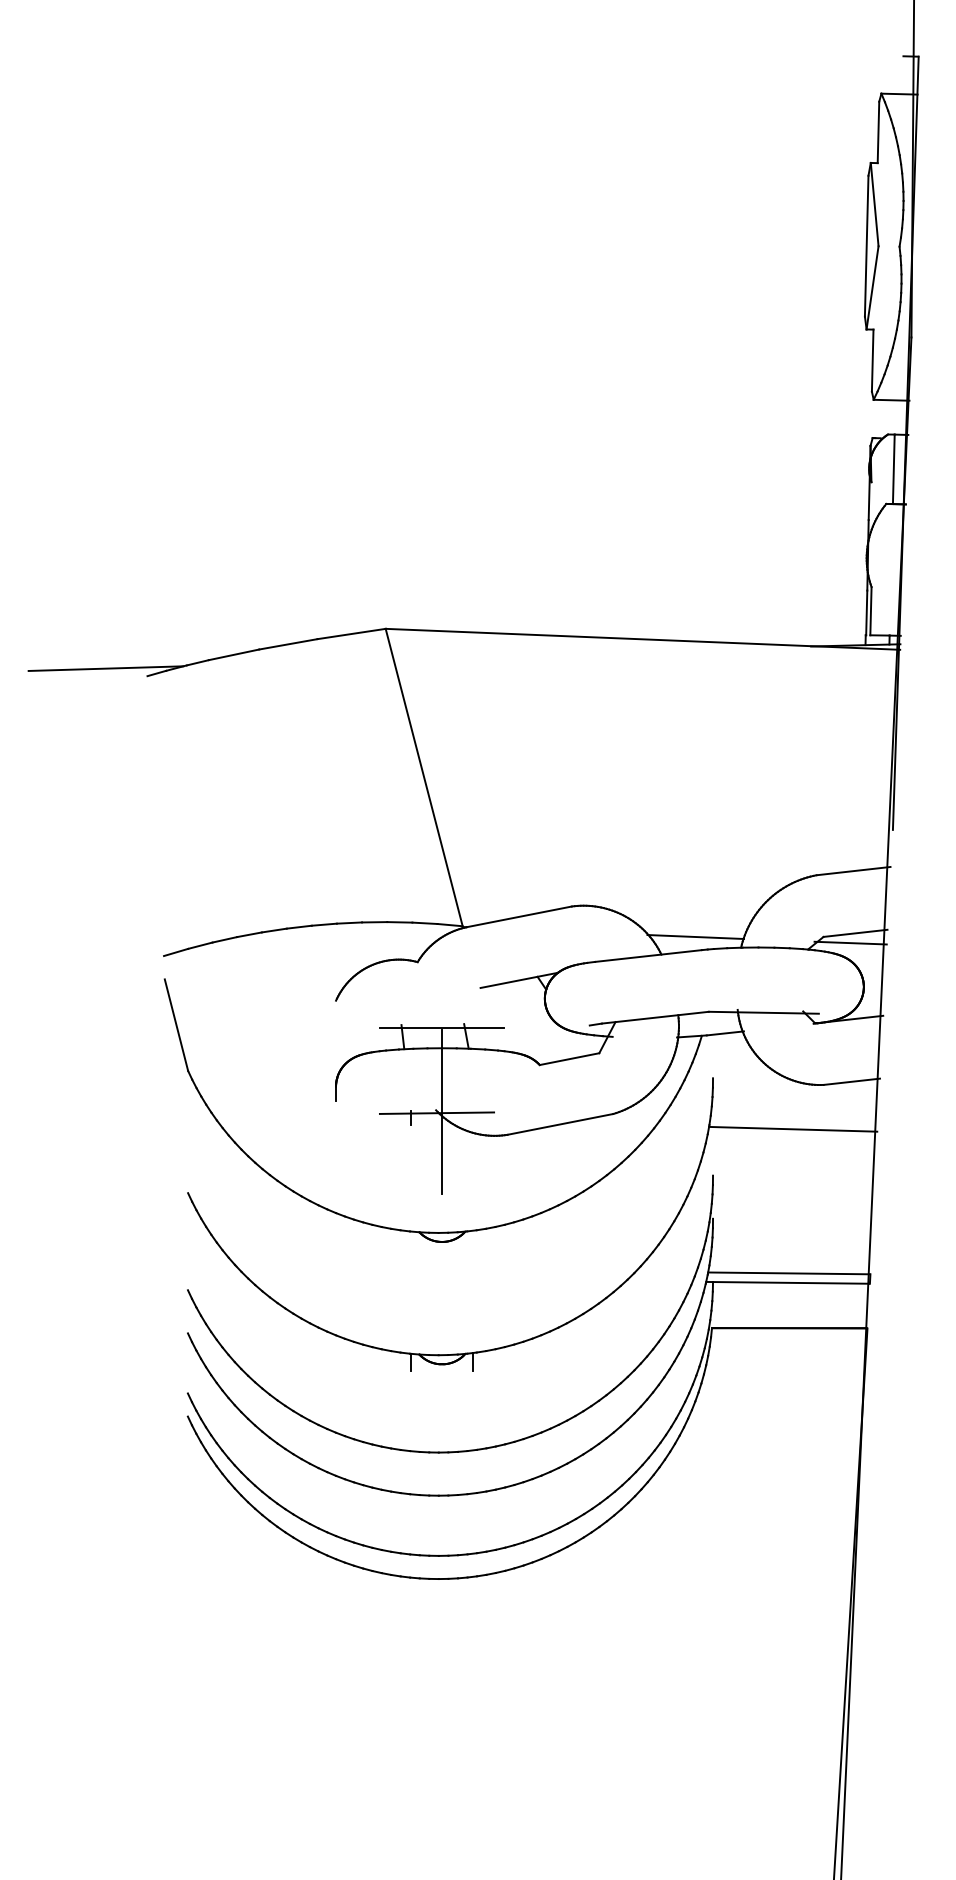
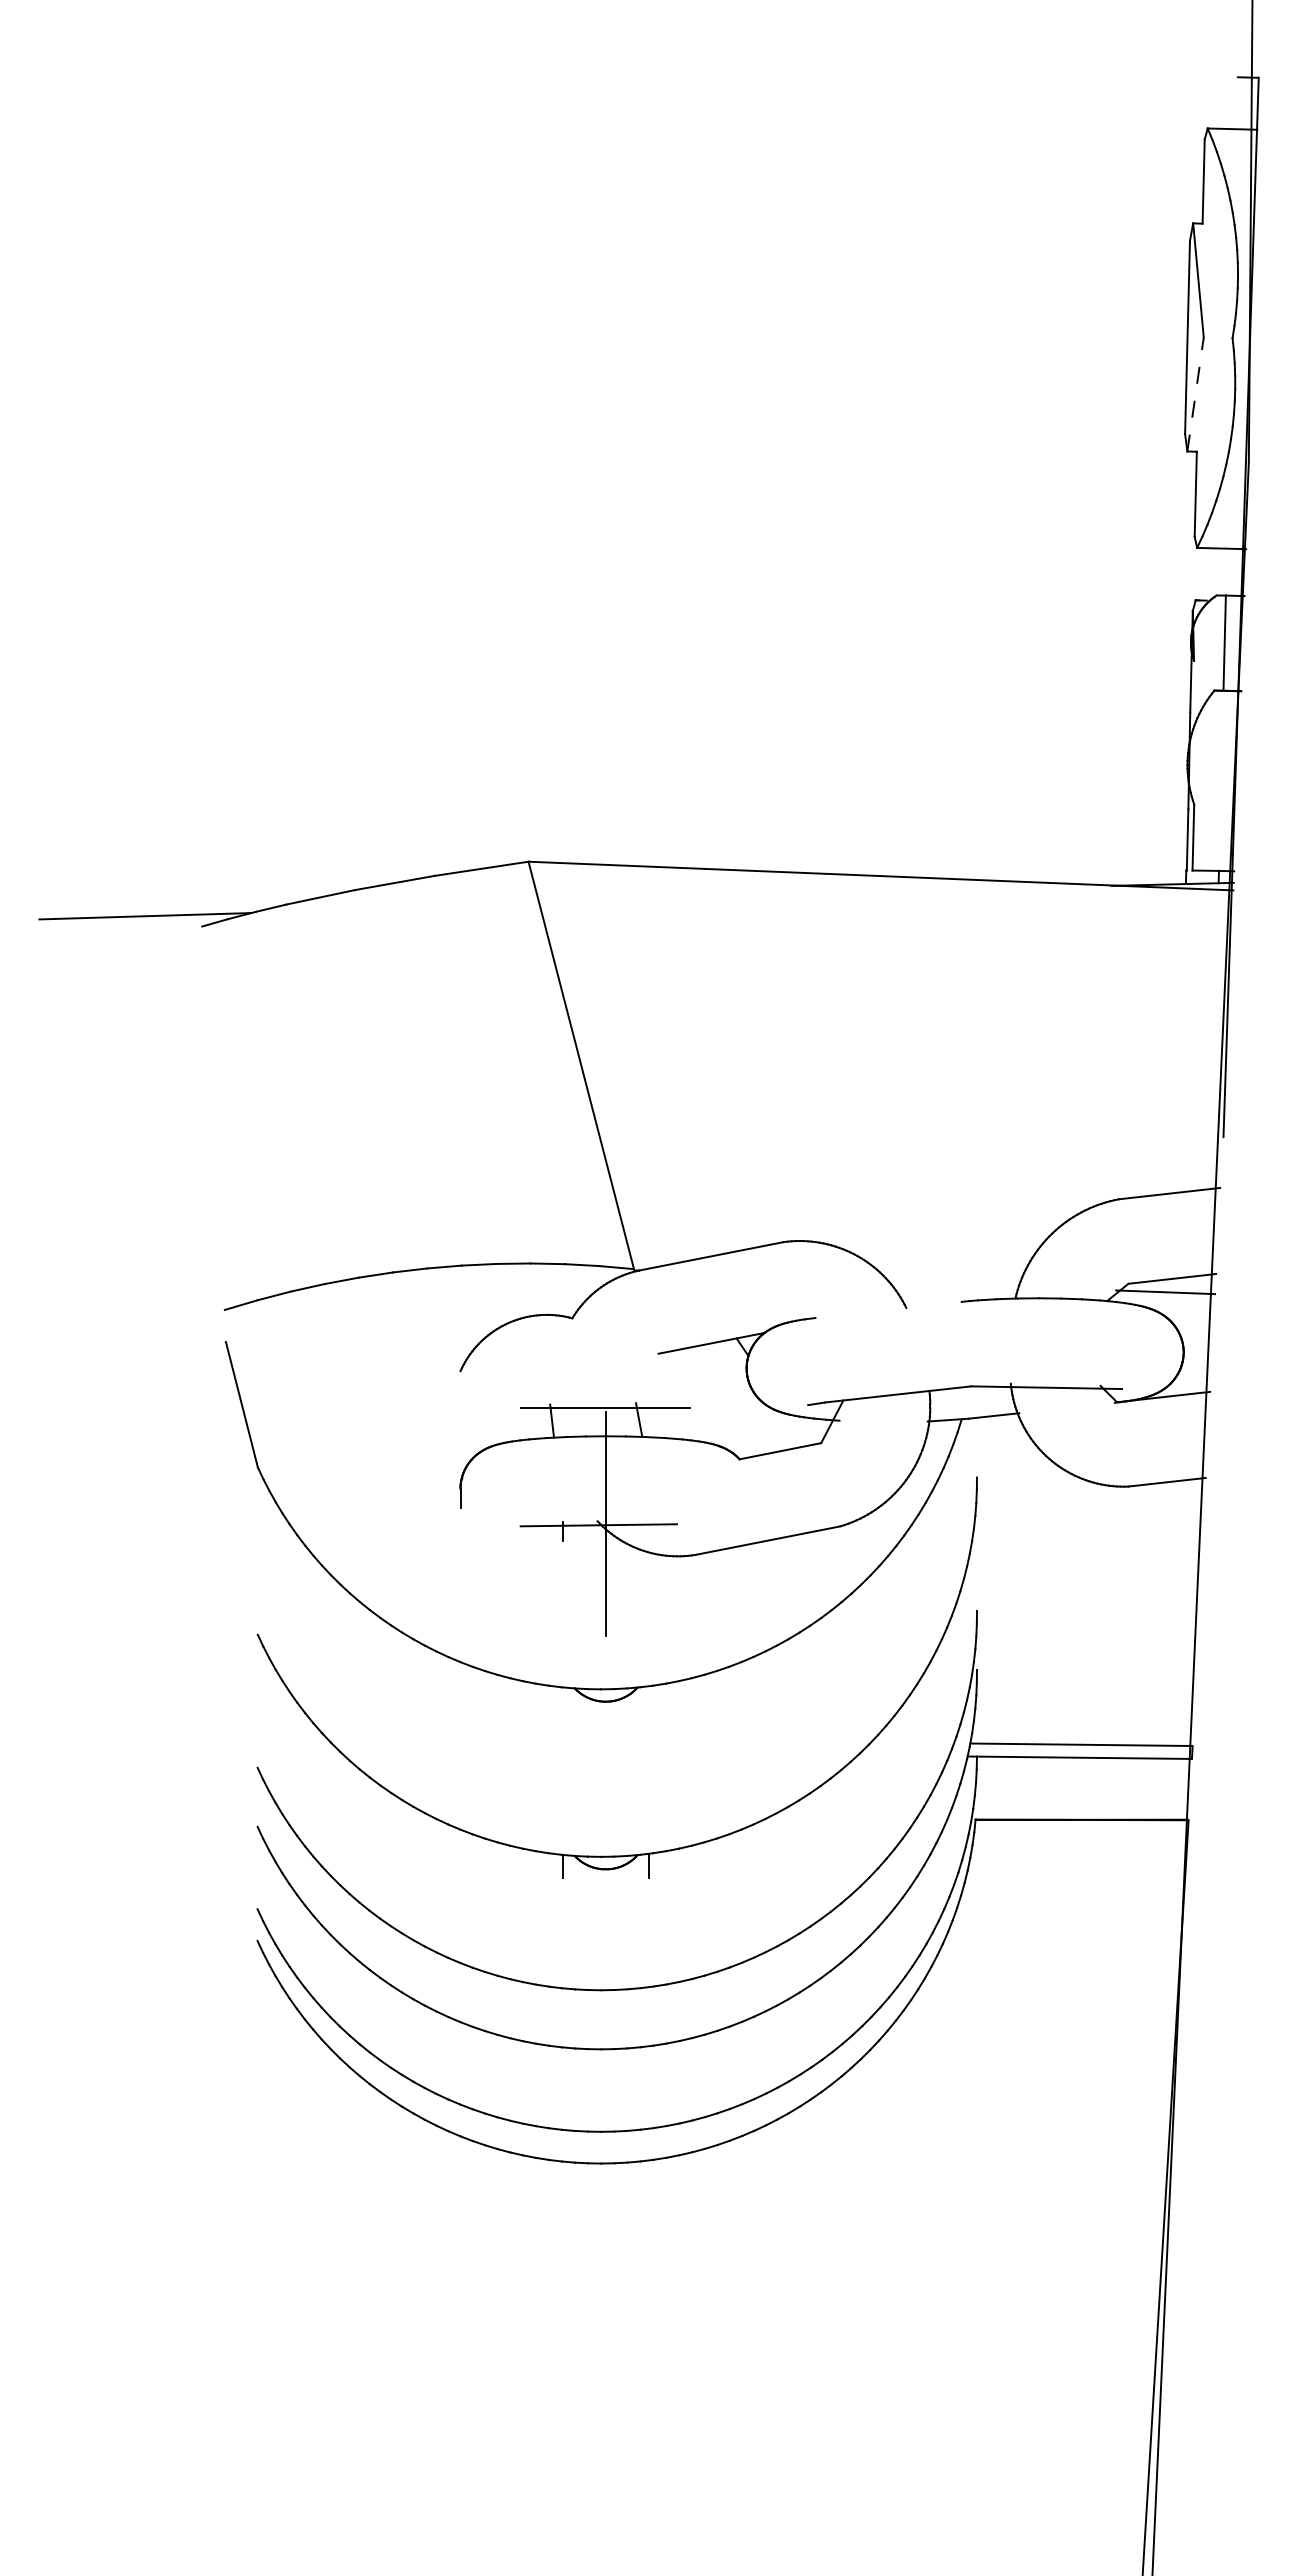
line: (872, 287) -> (1195, 394), solid -> dashed
line: (695, 936) -> (953, 1283), removed
line: (648, 955) -> (888, 1309), removed
line: (792, 1129) -> (1086, 1547), removed

